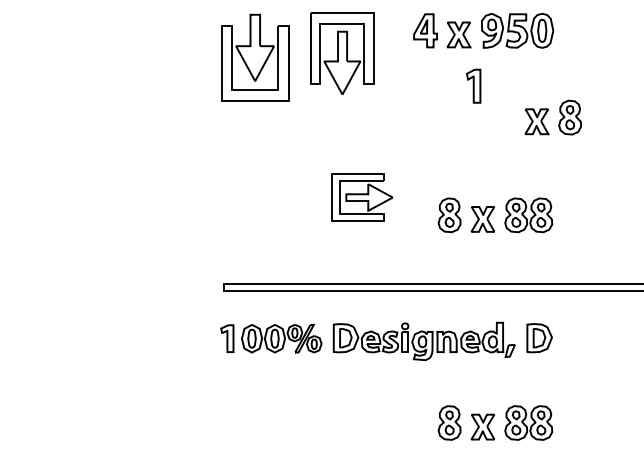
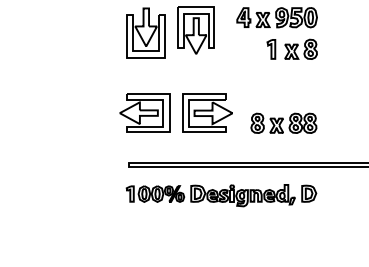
part: (552, 116) -> (300, 48), moved
part: (252, 196) -> (144, 112), added
part: (362, 196) -> (207, 112), size x1.43
part: (494, 421) -> (283, 241), removed

